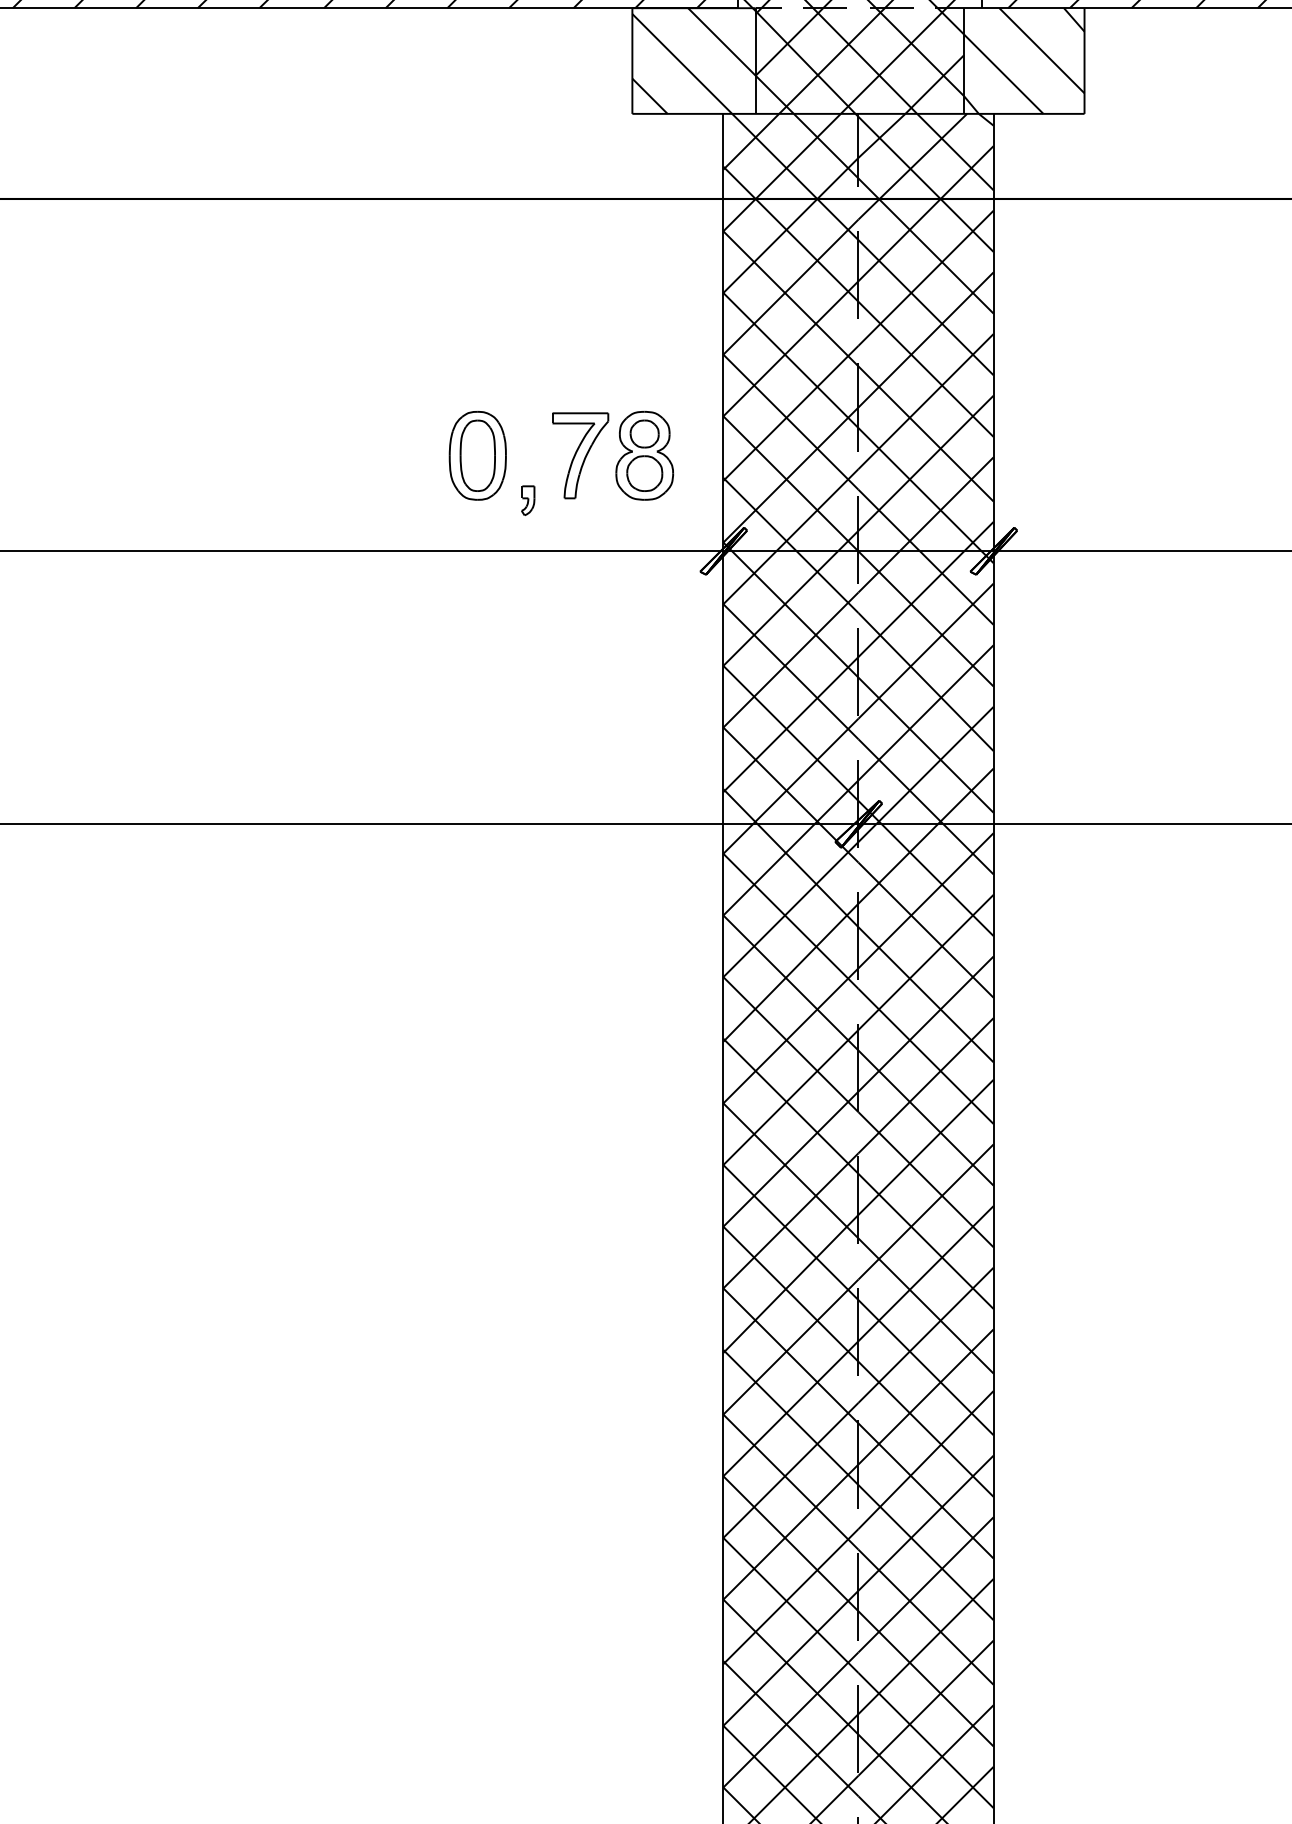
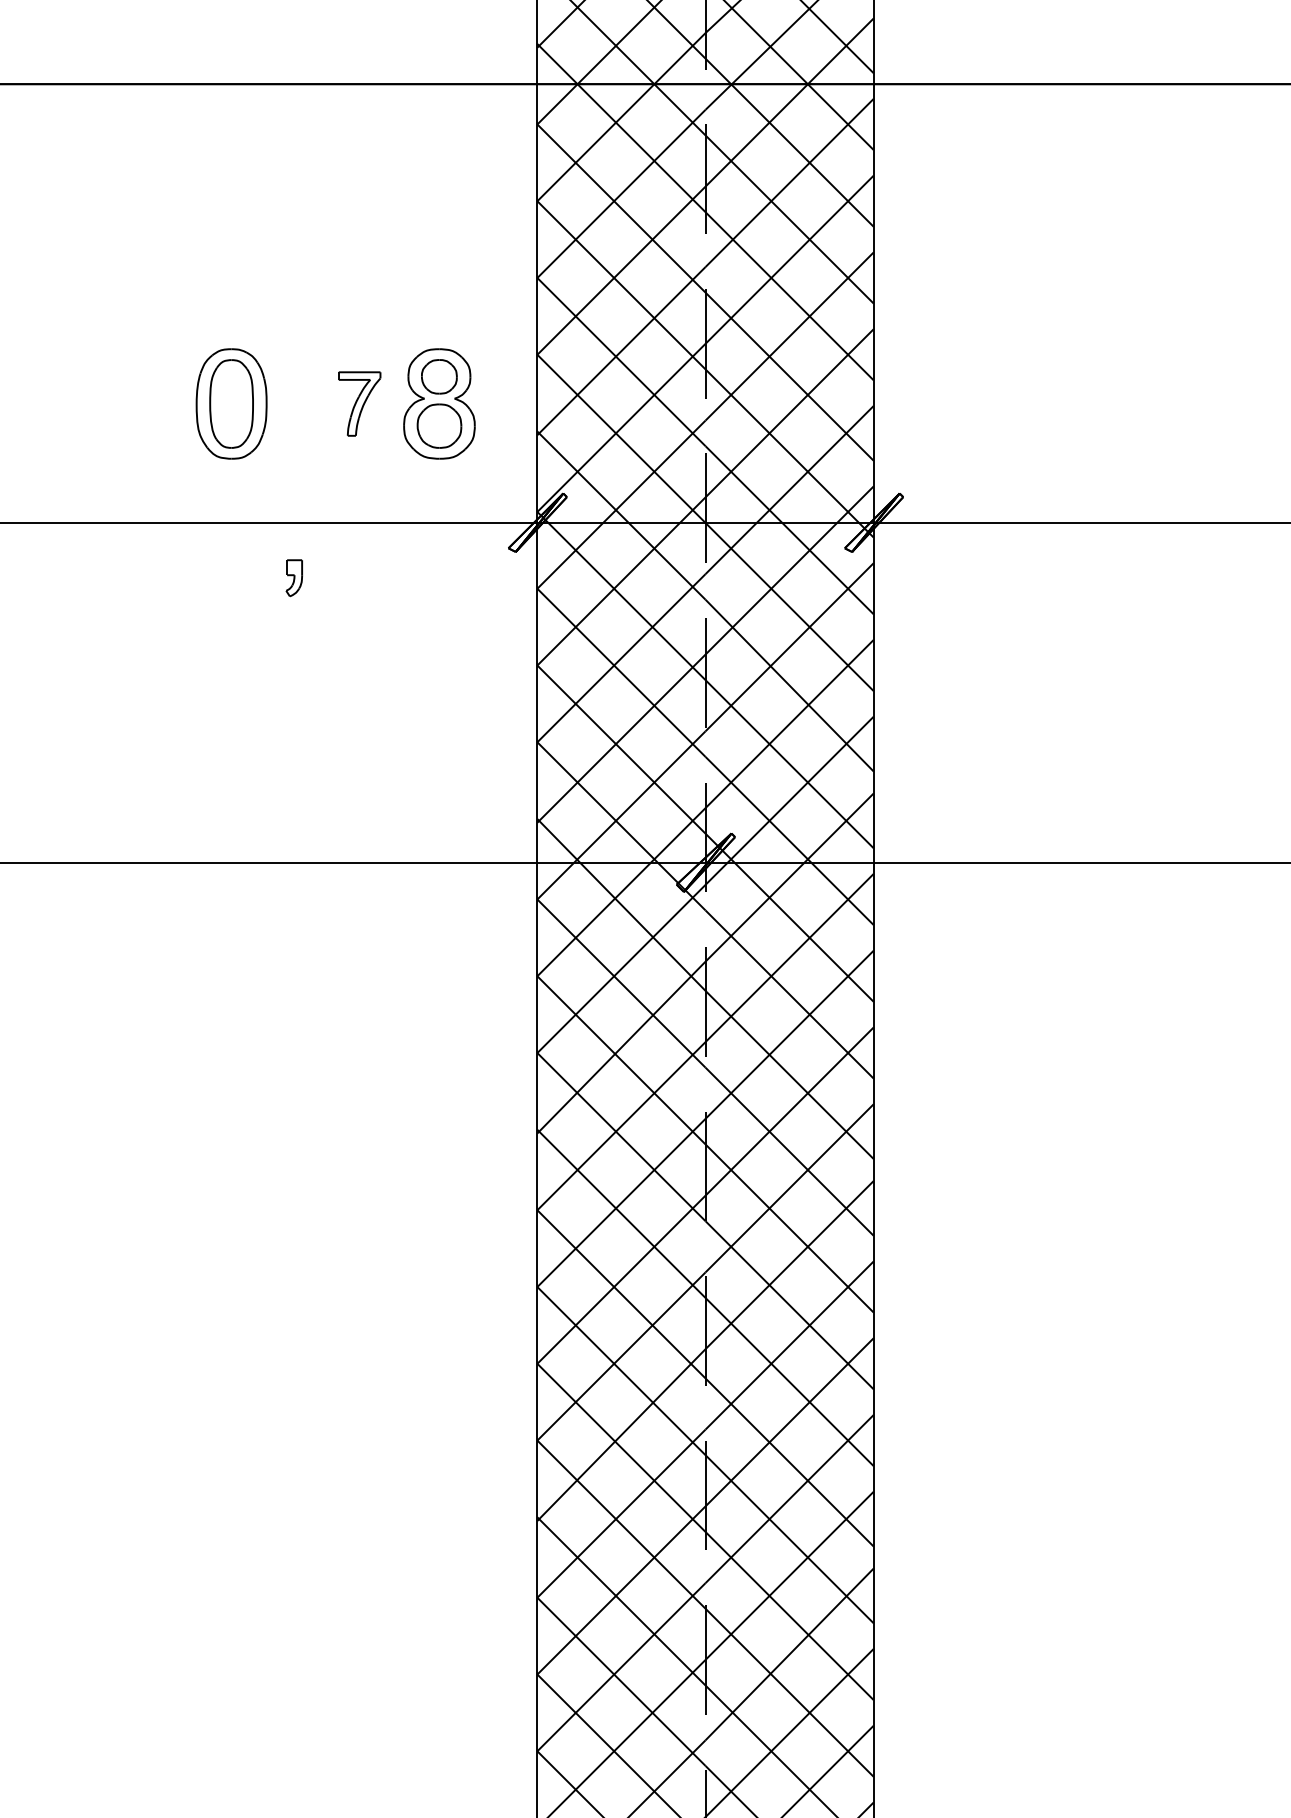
part: (580, 455) -> (359, 403), size x0.6
part: (528, 500) -> (294, 577), moved

